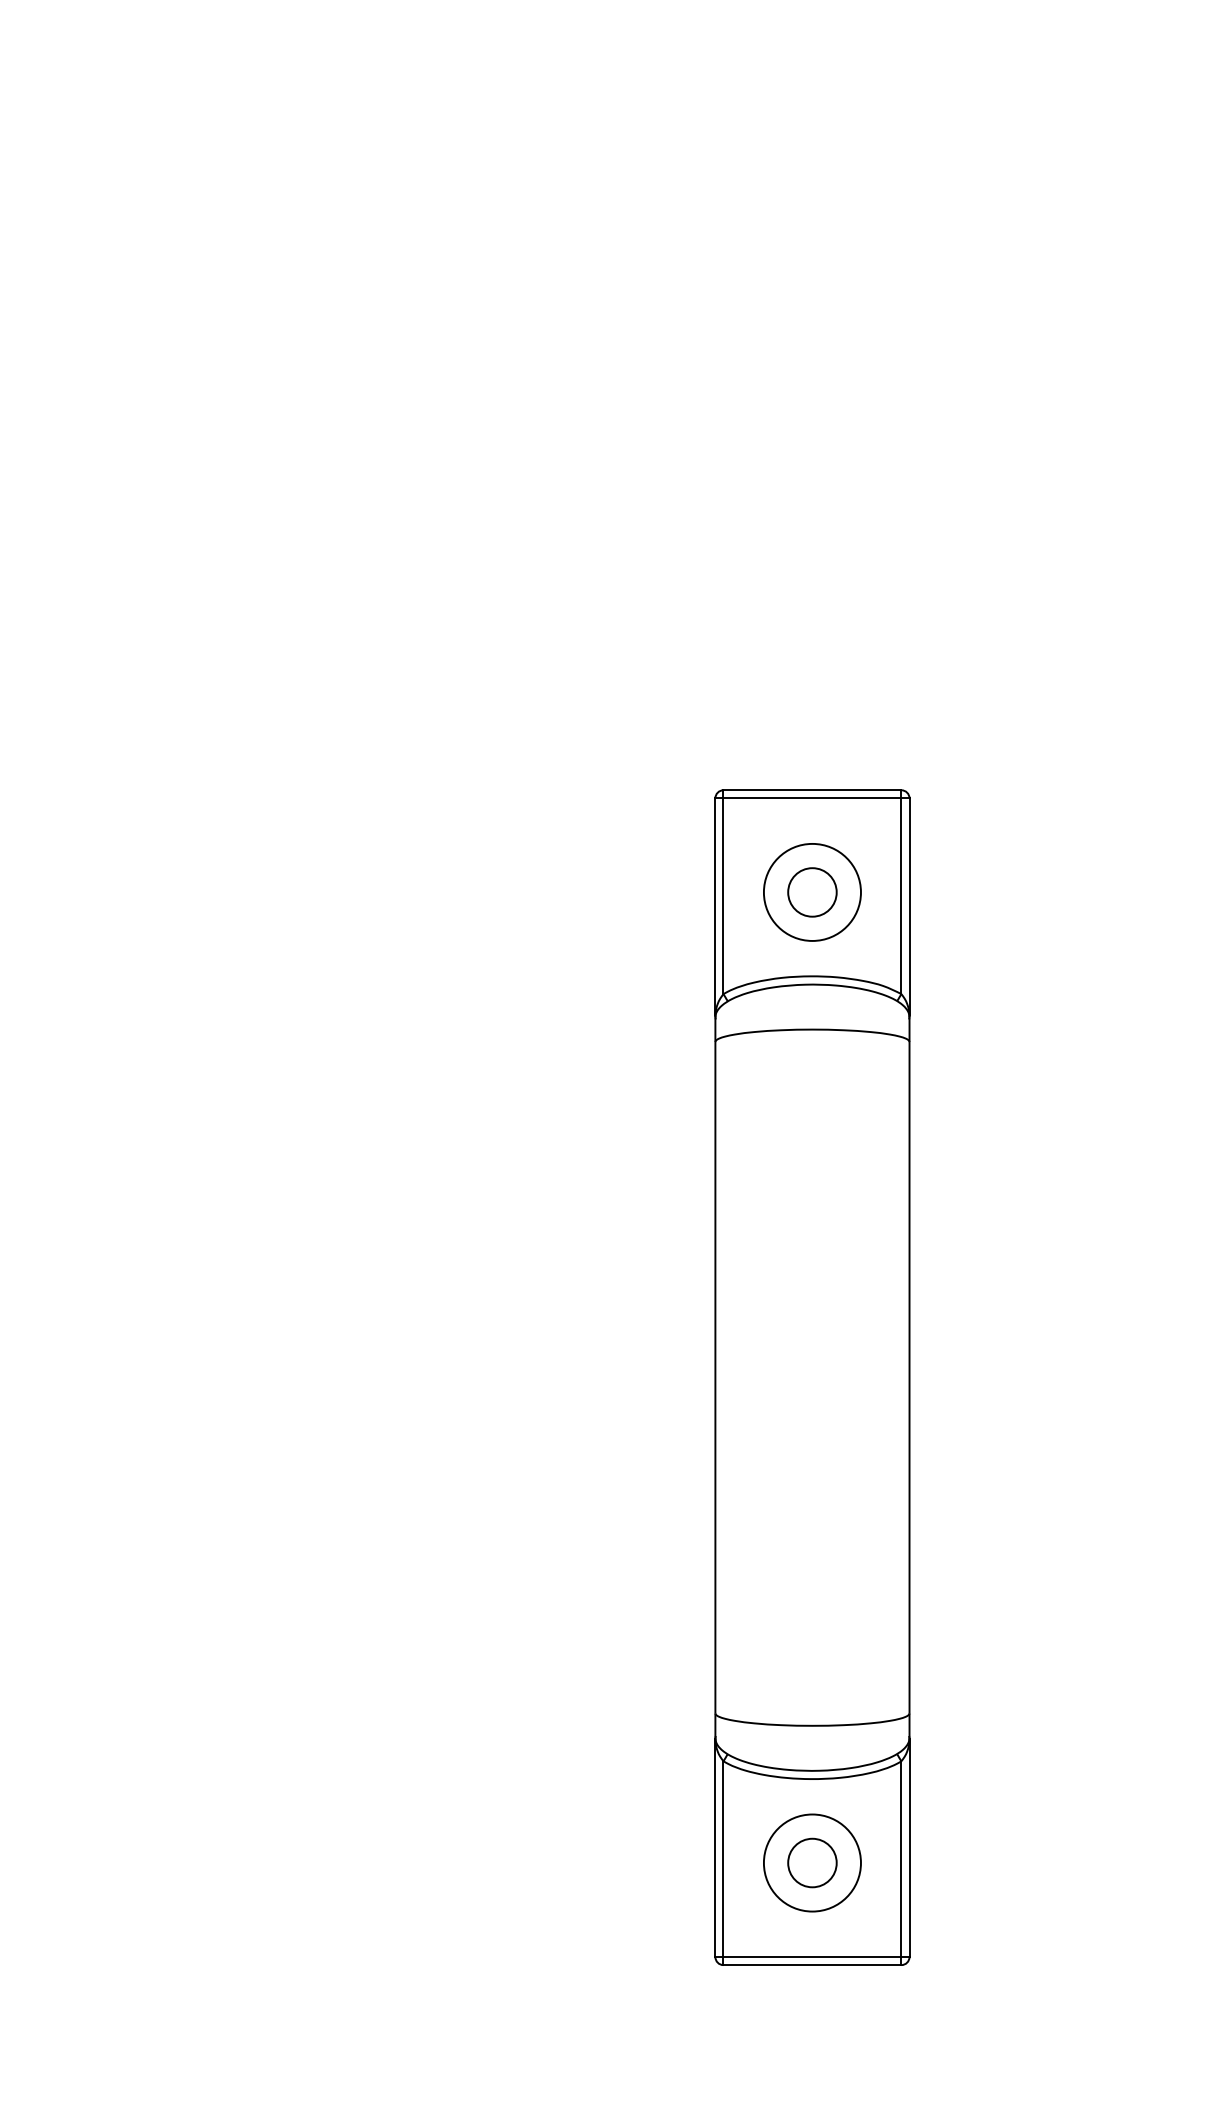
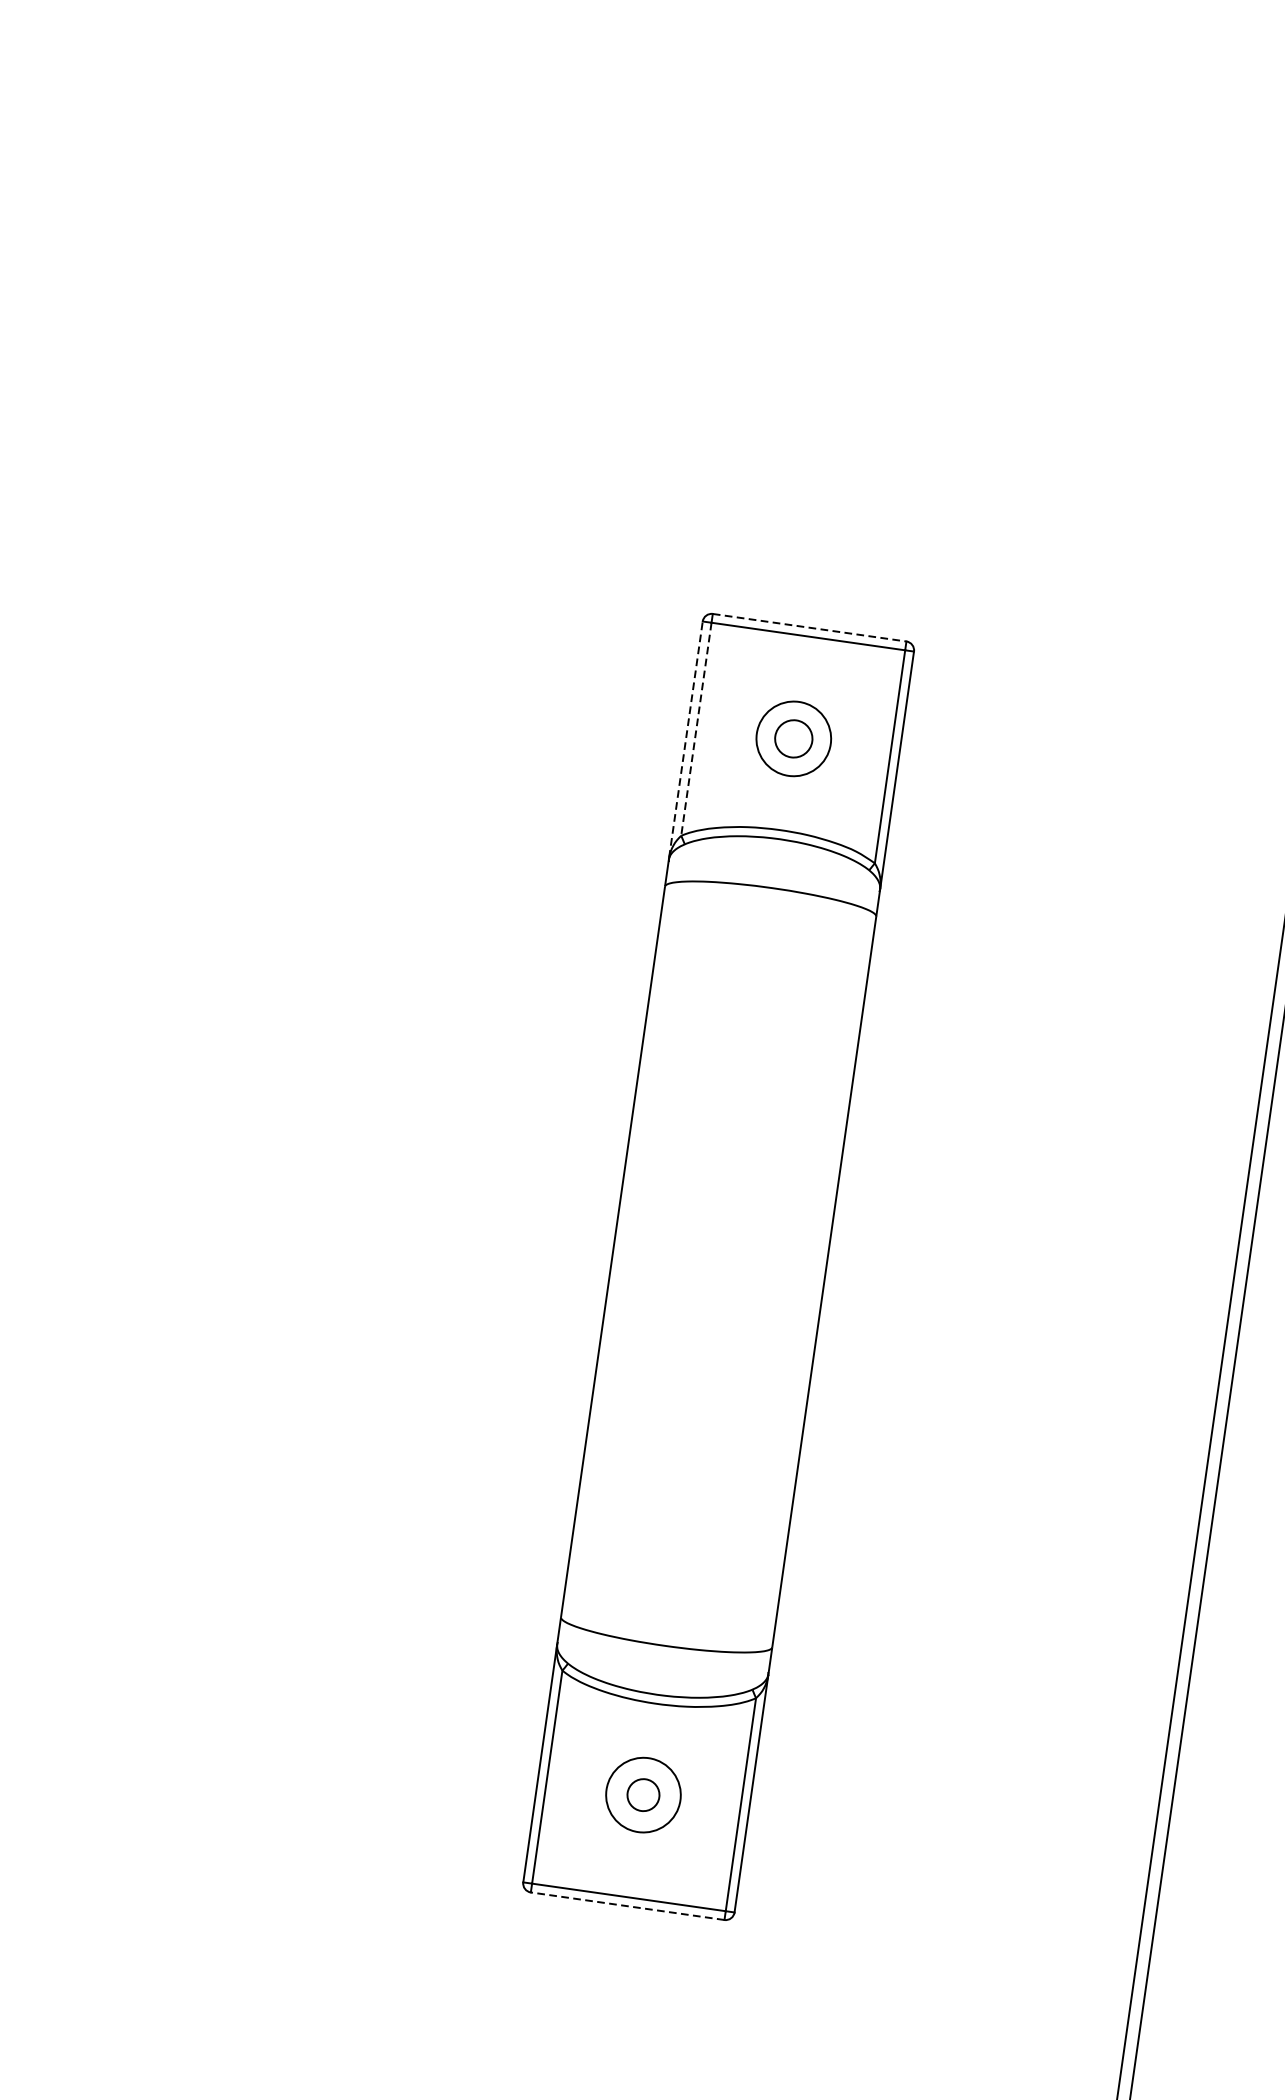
line: (812, 790) -> (809, 627), solid -> dashed
circle: (811, 891) -> (792, 737), size x0.7
circle: (812, 892) -> (793, 738), size x0.7
line: (723, 896) -> (696, 729), solid -> dashed
line: (715, 906) -> (686, 739), solid -> dashed
circle: (811, 1862) -> (642, 1794), size x0.7
circle: (812, 1862) -> (643, 1794), size x0.6
line: (812, 1965) -> (627, 1906), solid -> dashed

